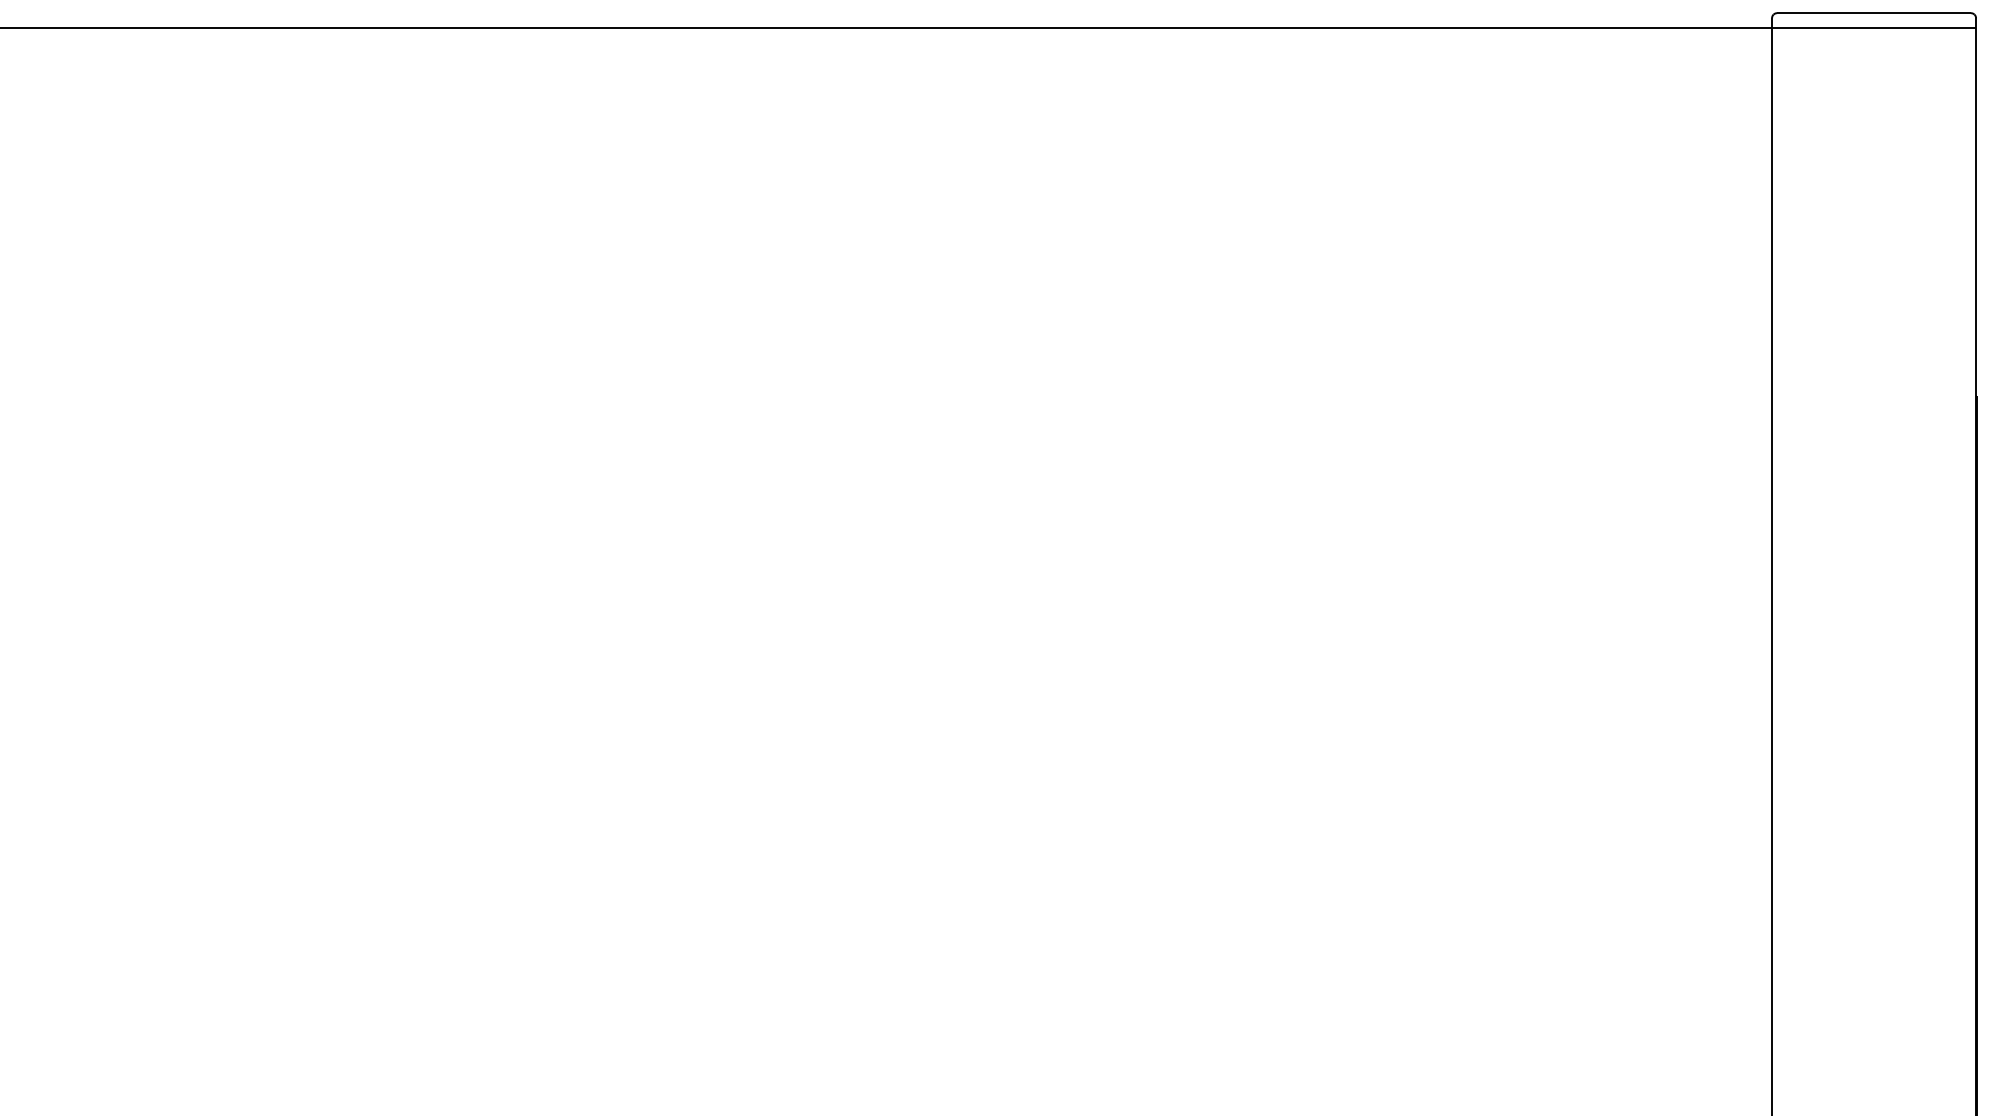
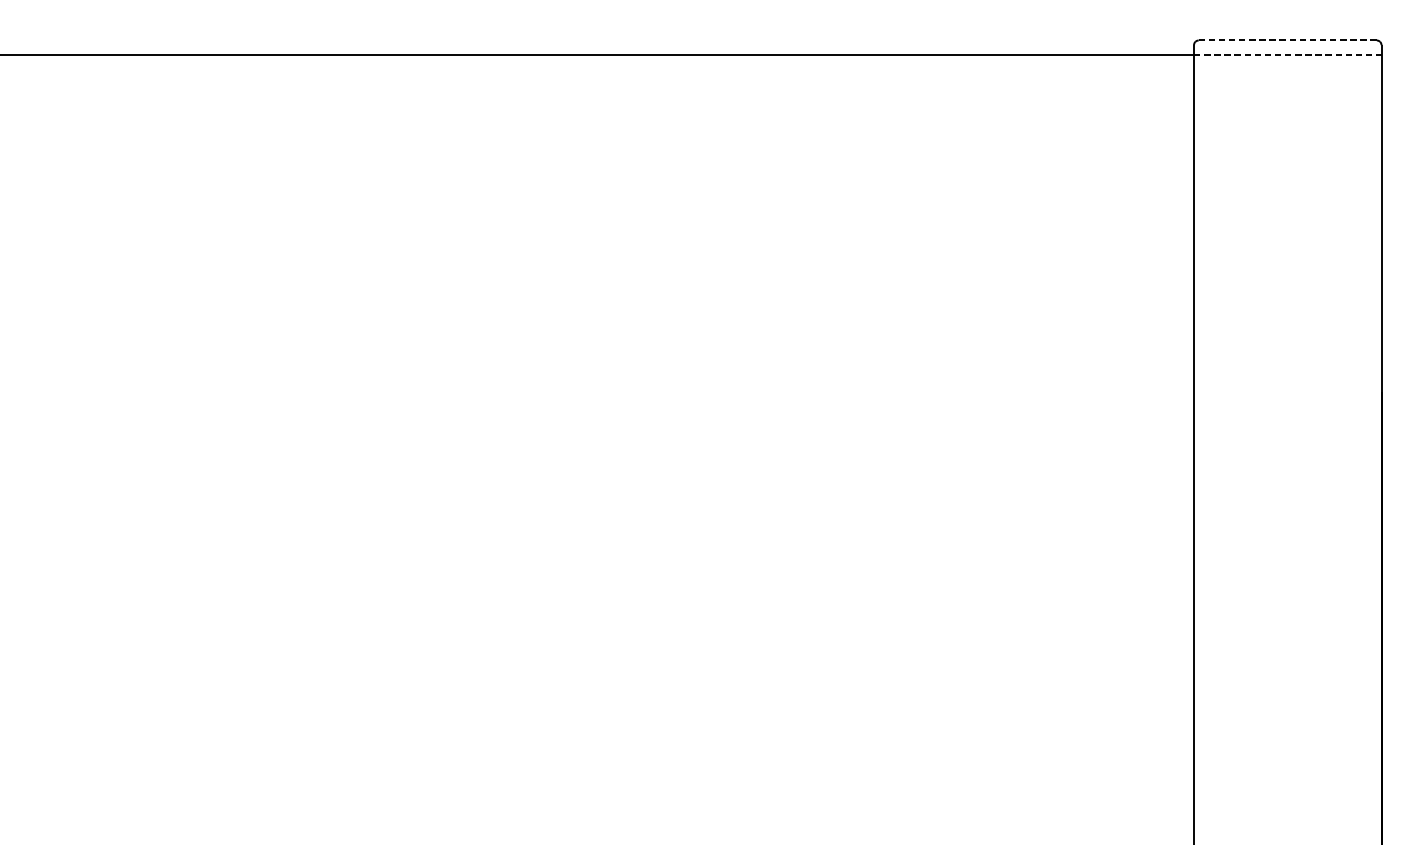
line: (1874, 13) -> (1288, 40), solid -> dashed
line: (1874, 28) -> (1288, 54), solid -> dashed

